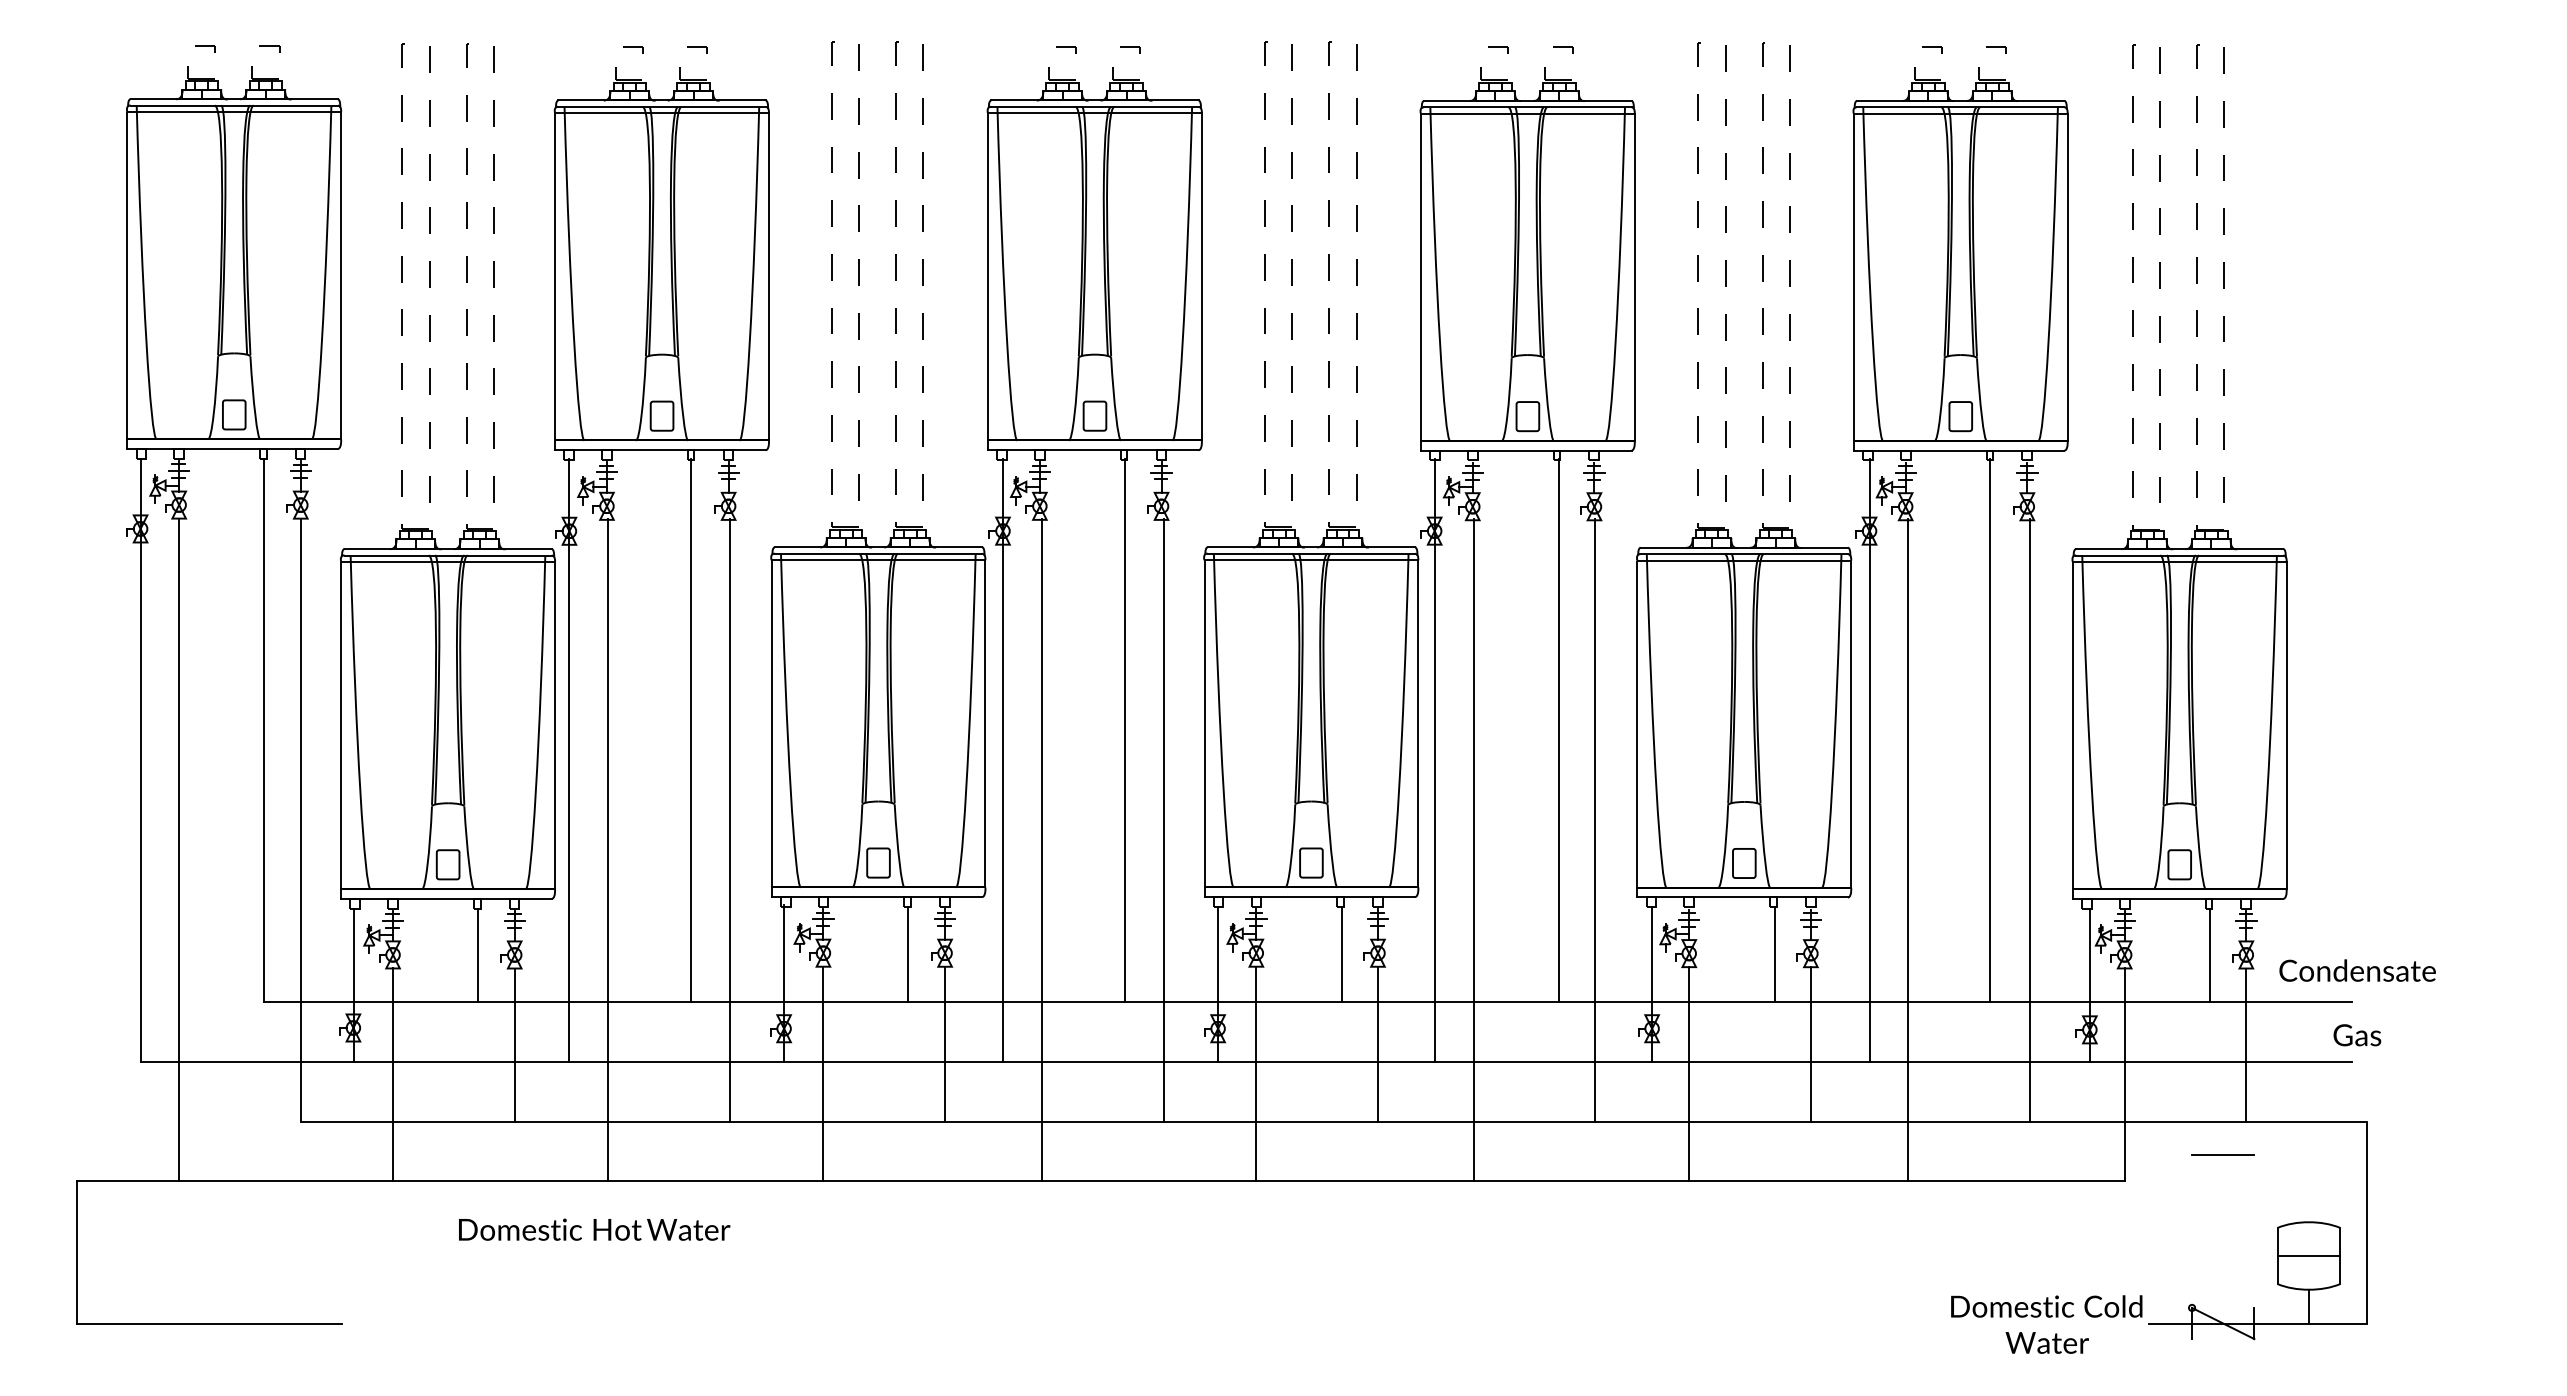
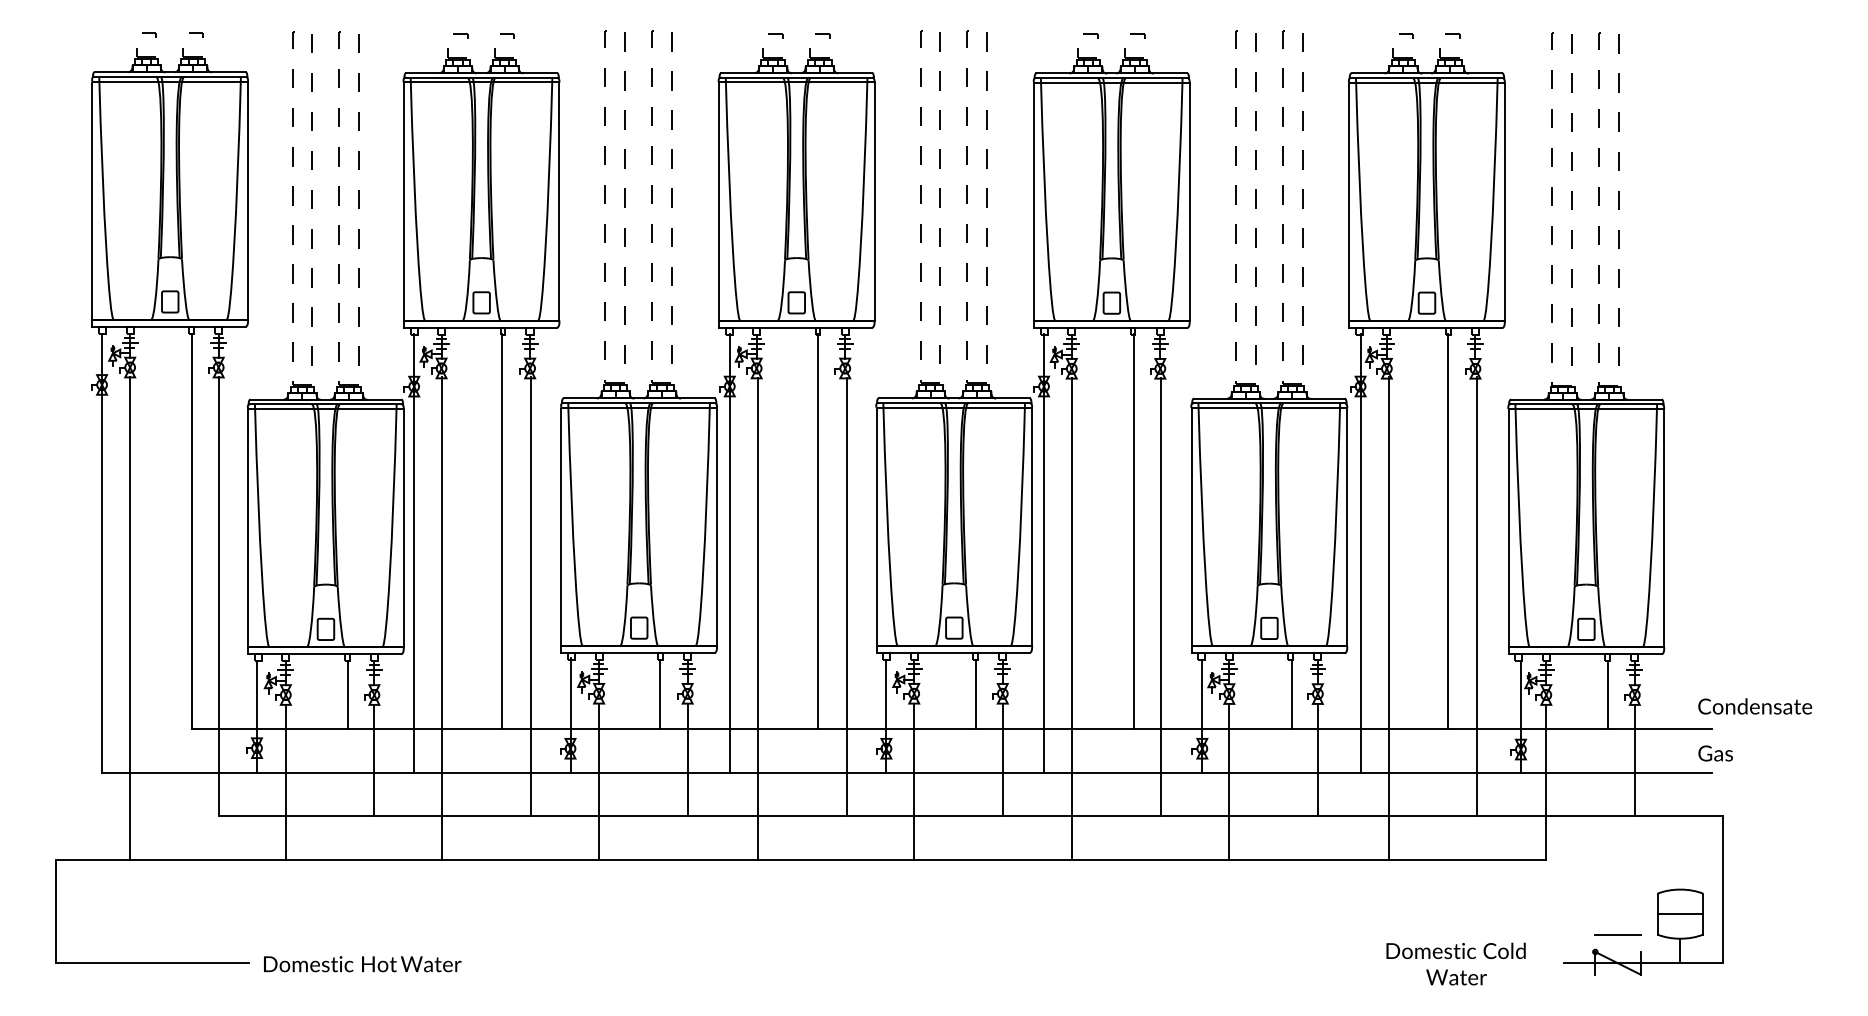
text: (2357, 970) -> (1755, 706), moved
line: (2222, 1154) -> (1617, 934), moved
text: (594, 1229) -> (362, 964), moved
text: (2046, 1324) -> (1455, 964), moved

